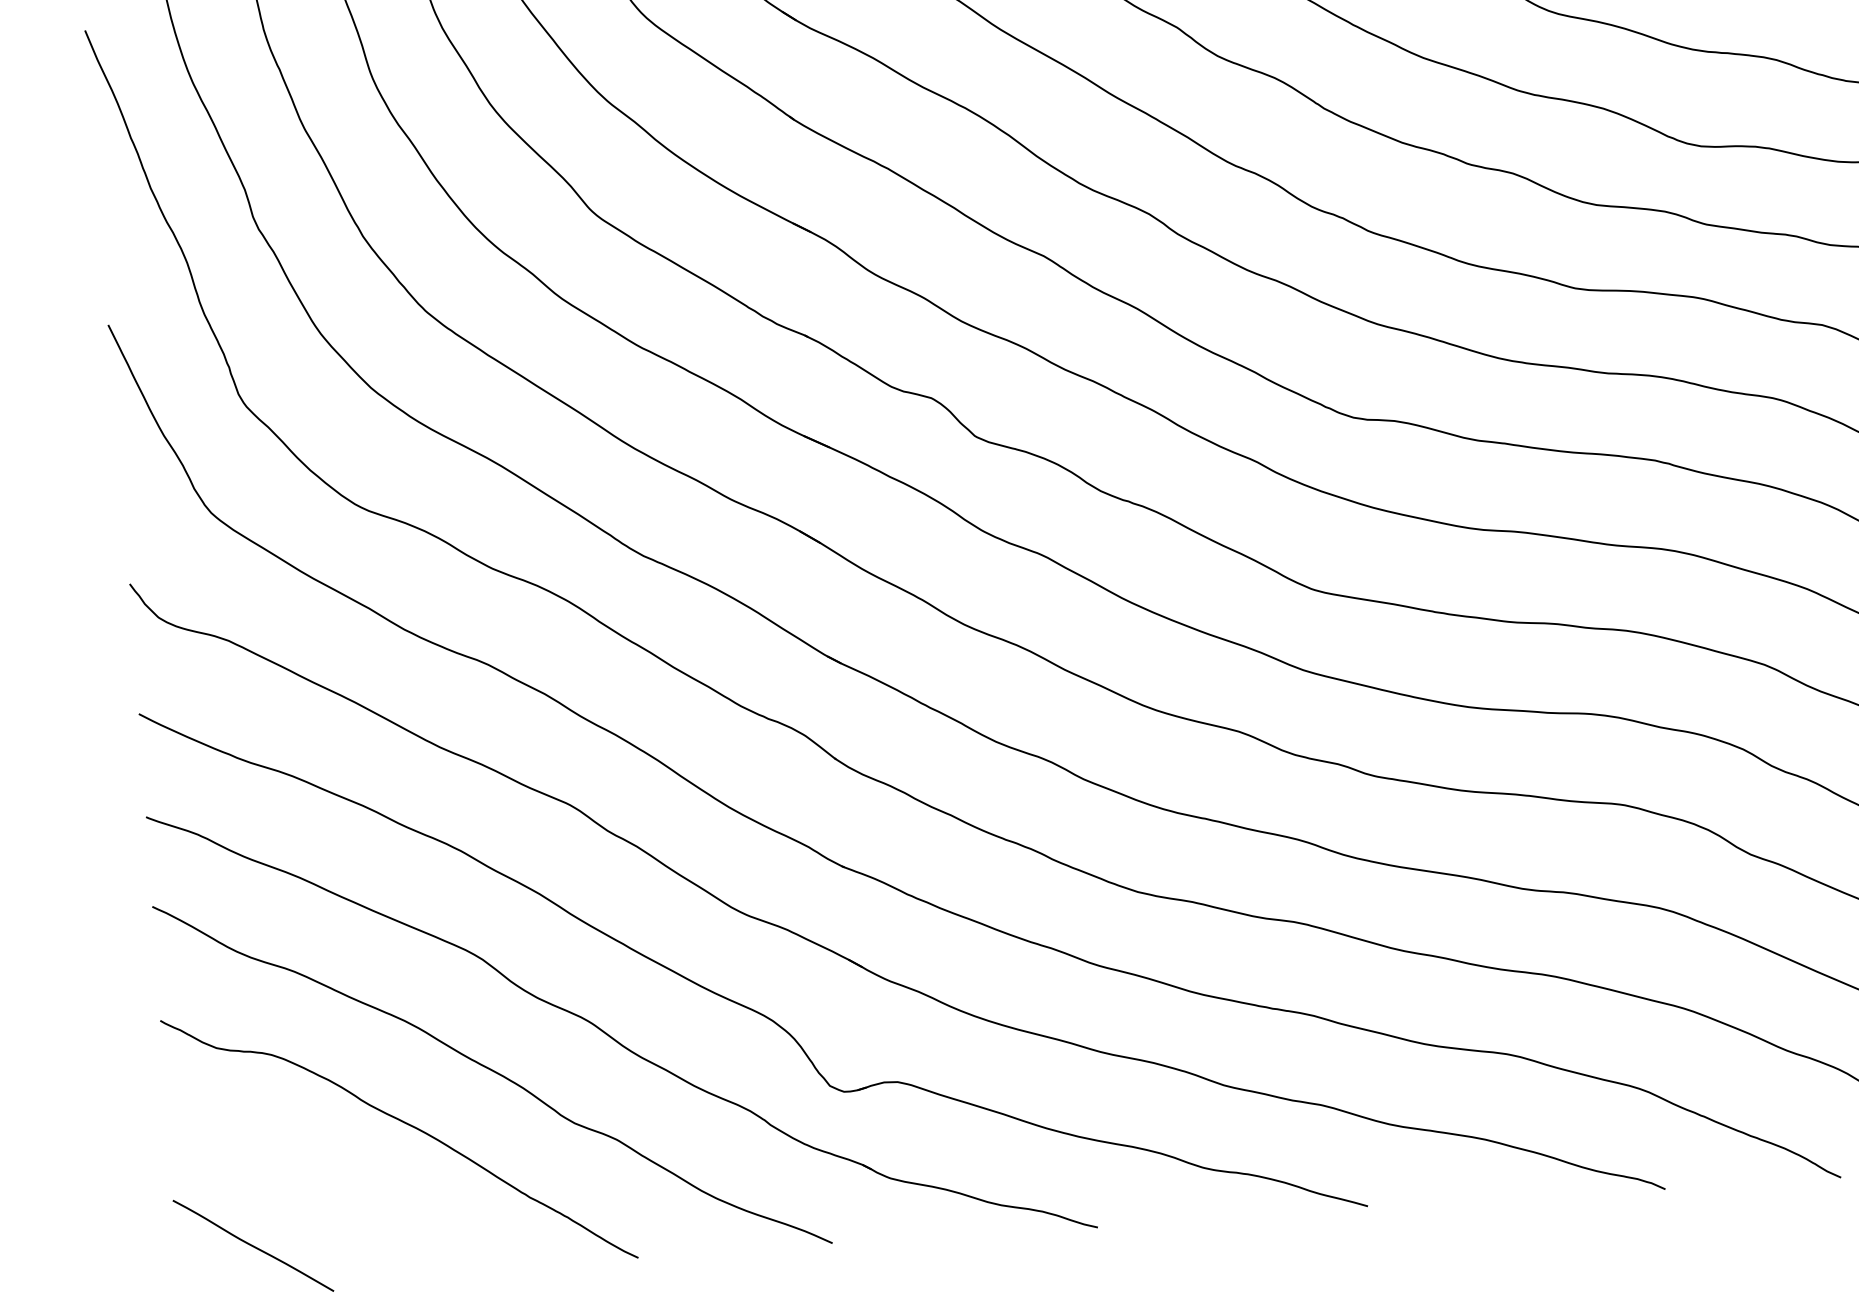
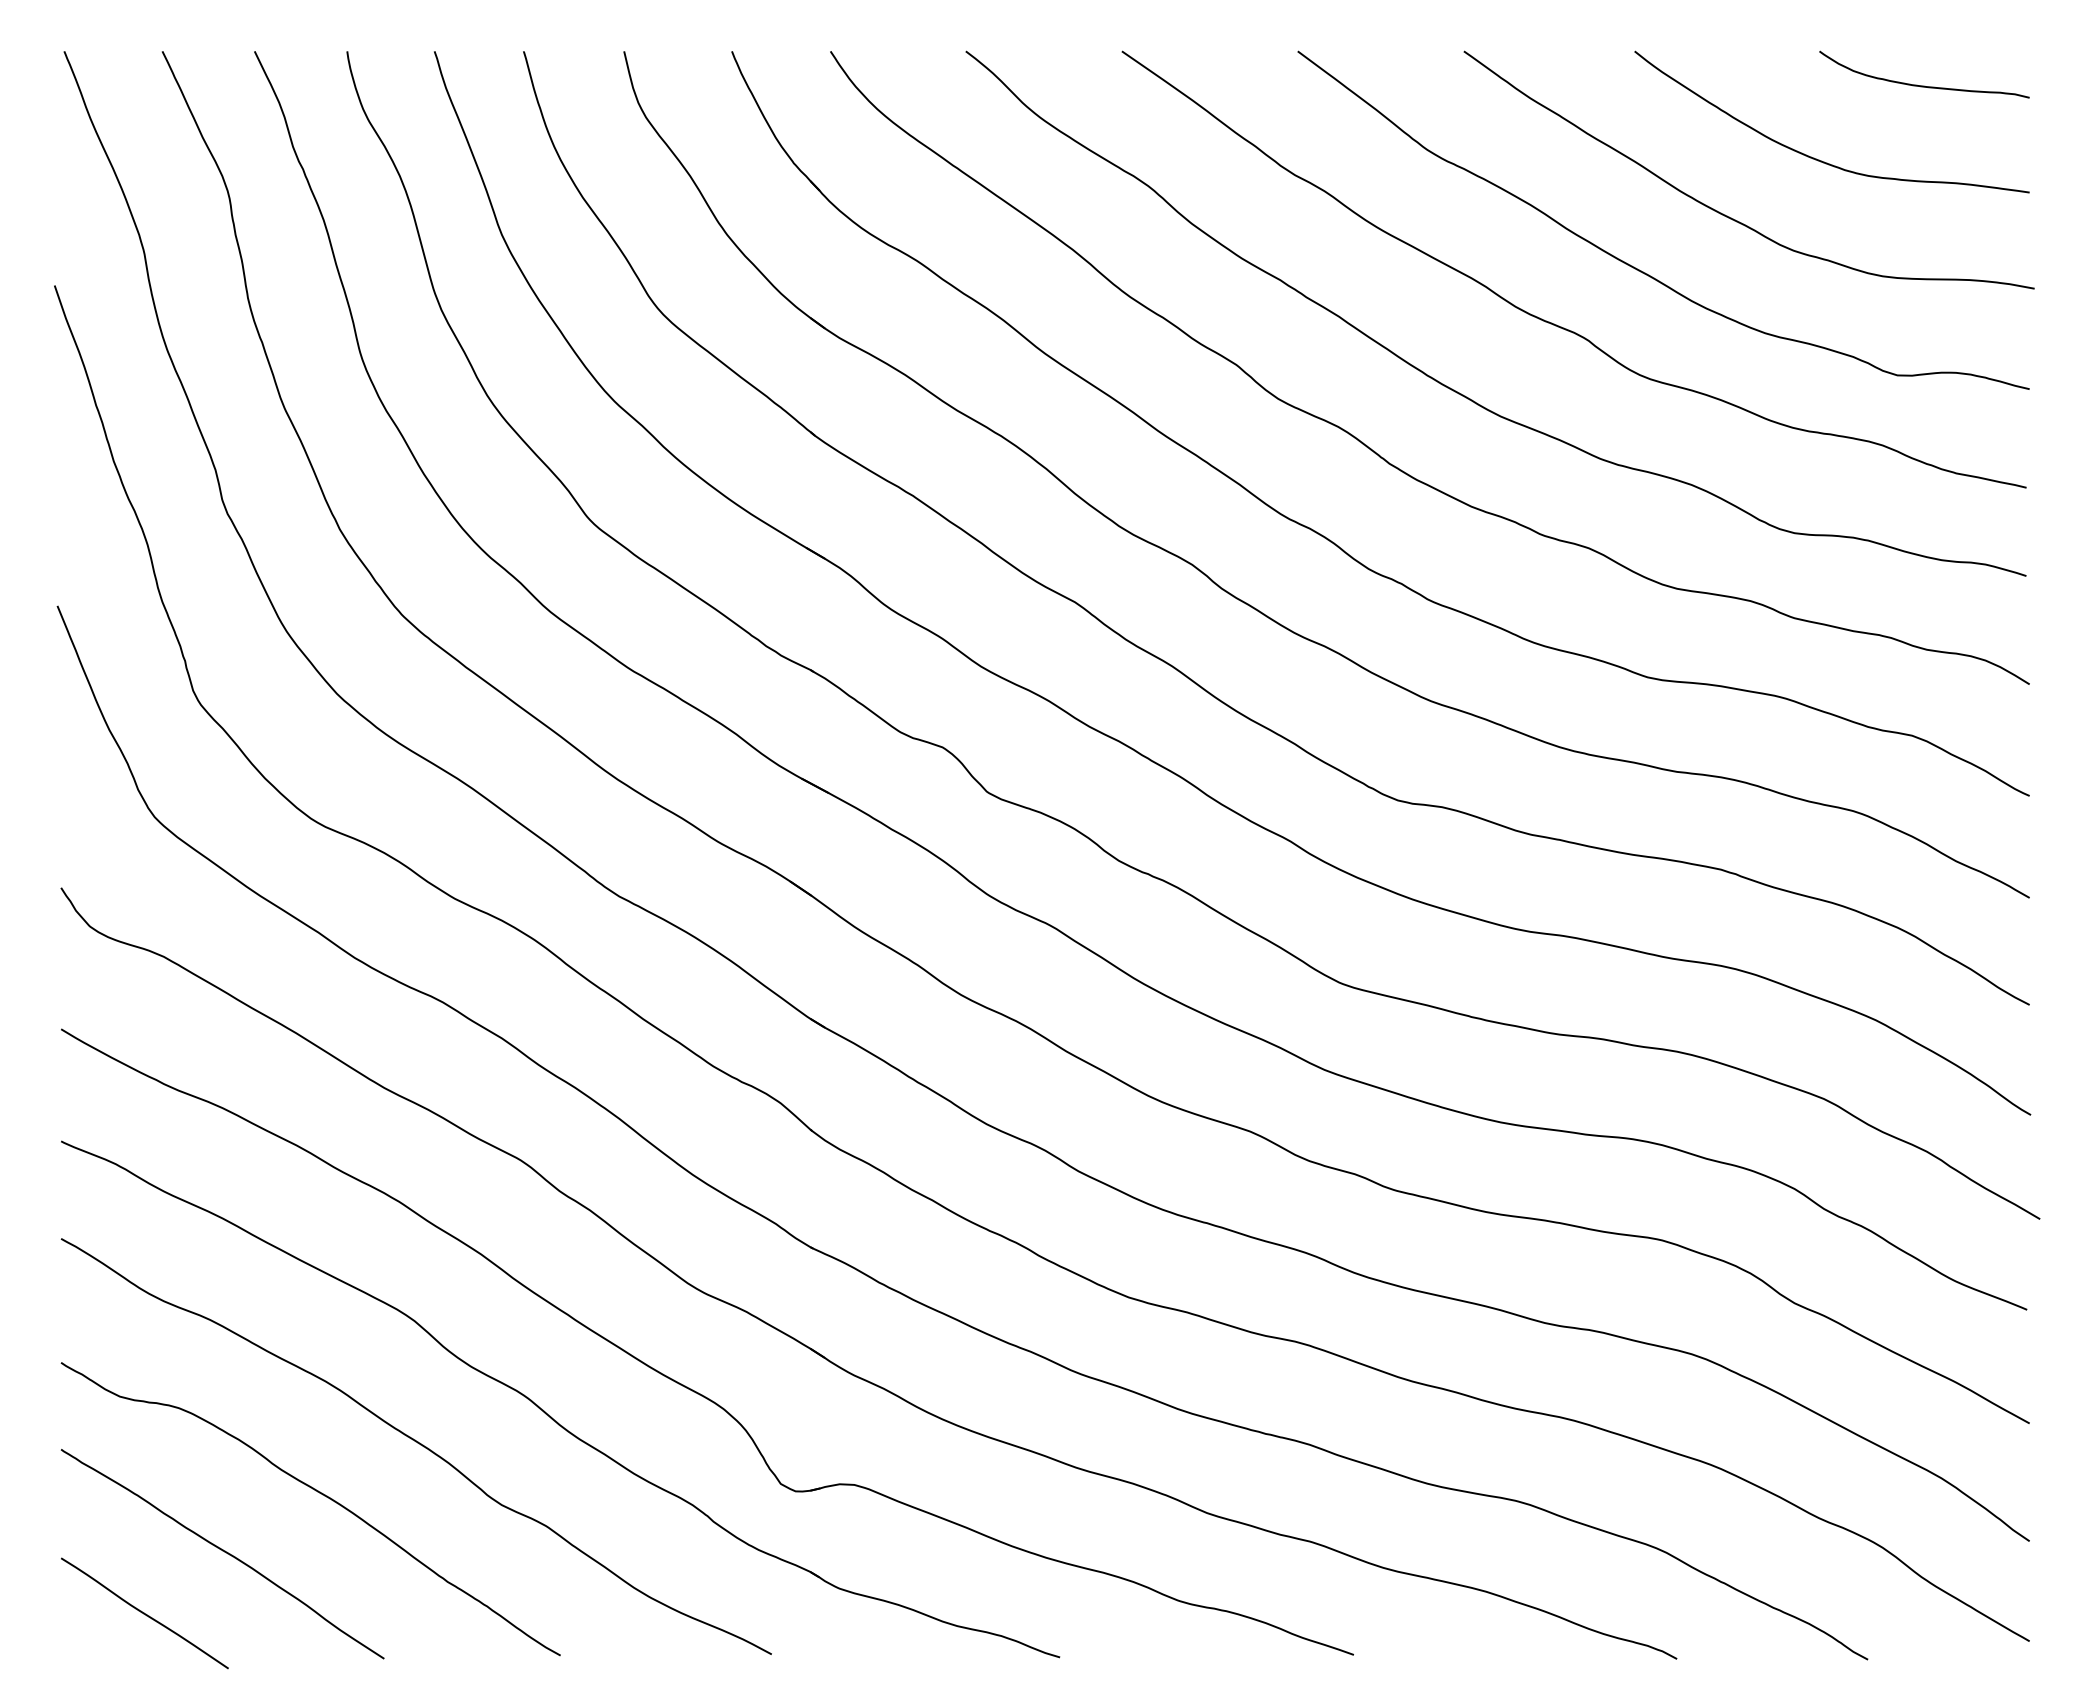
curve: (322, 1184) -> (224, 1552), added

